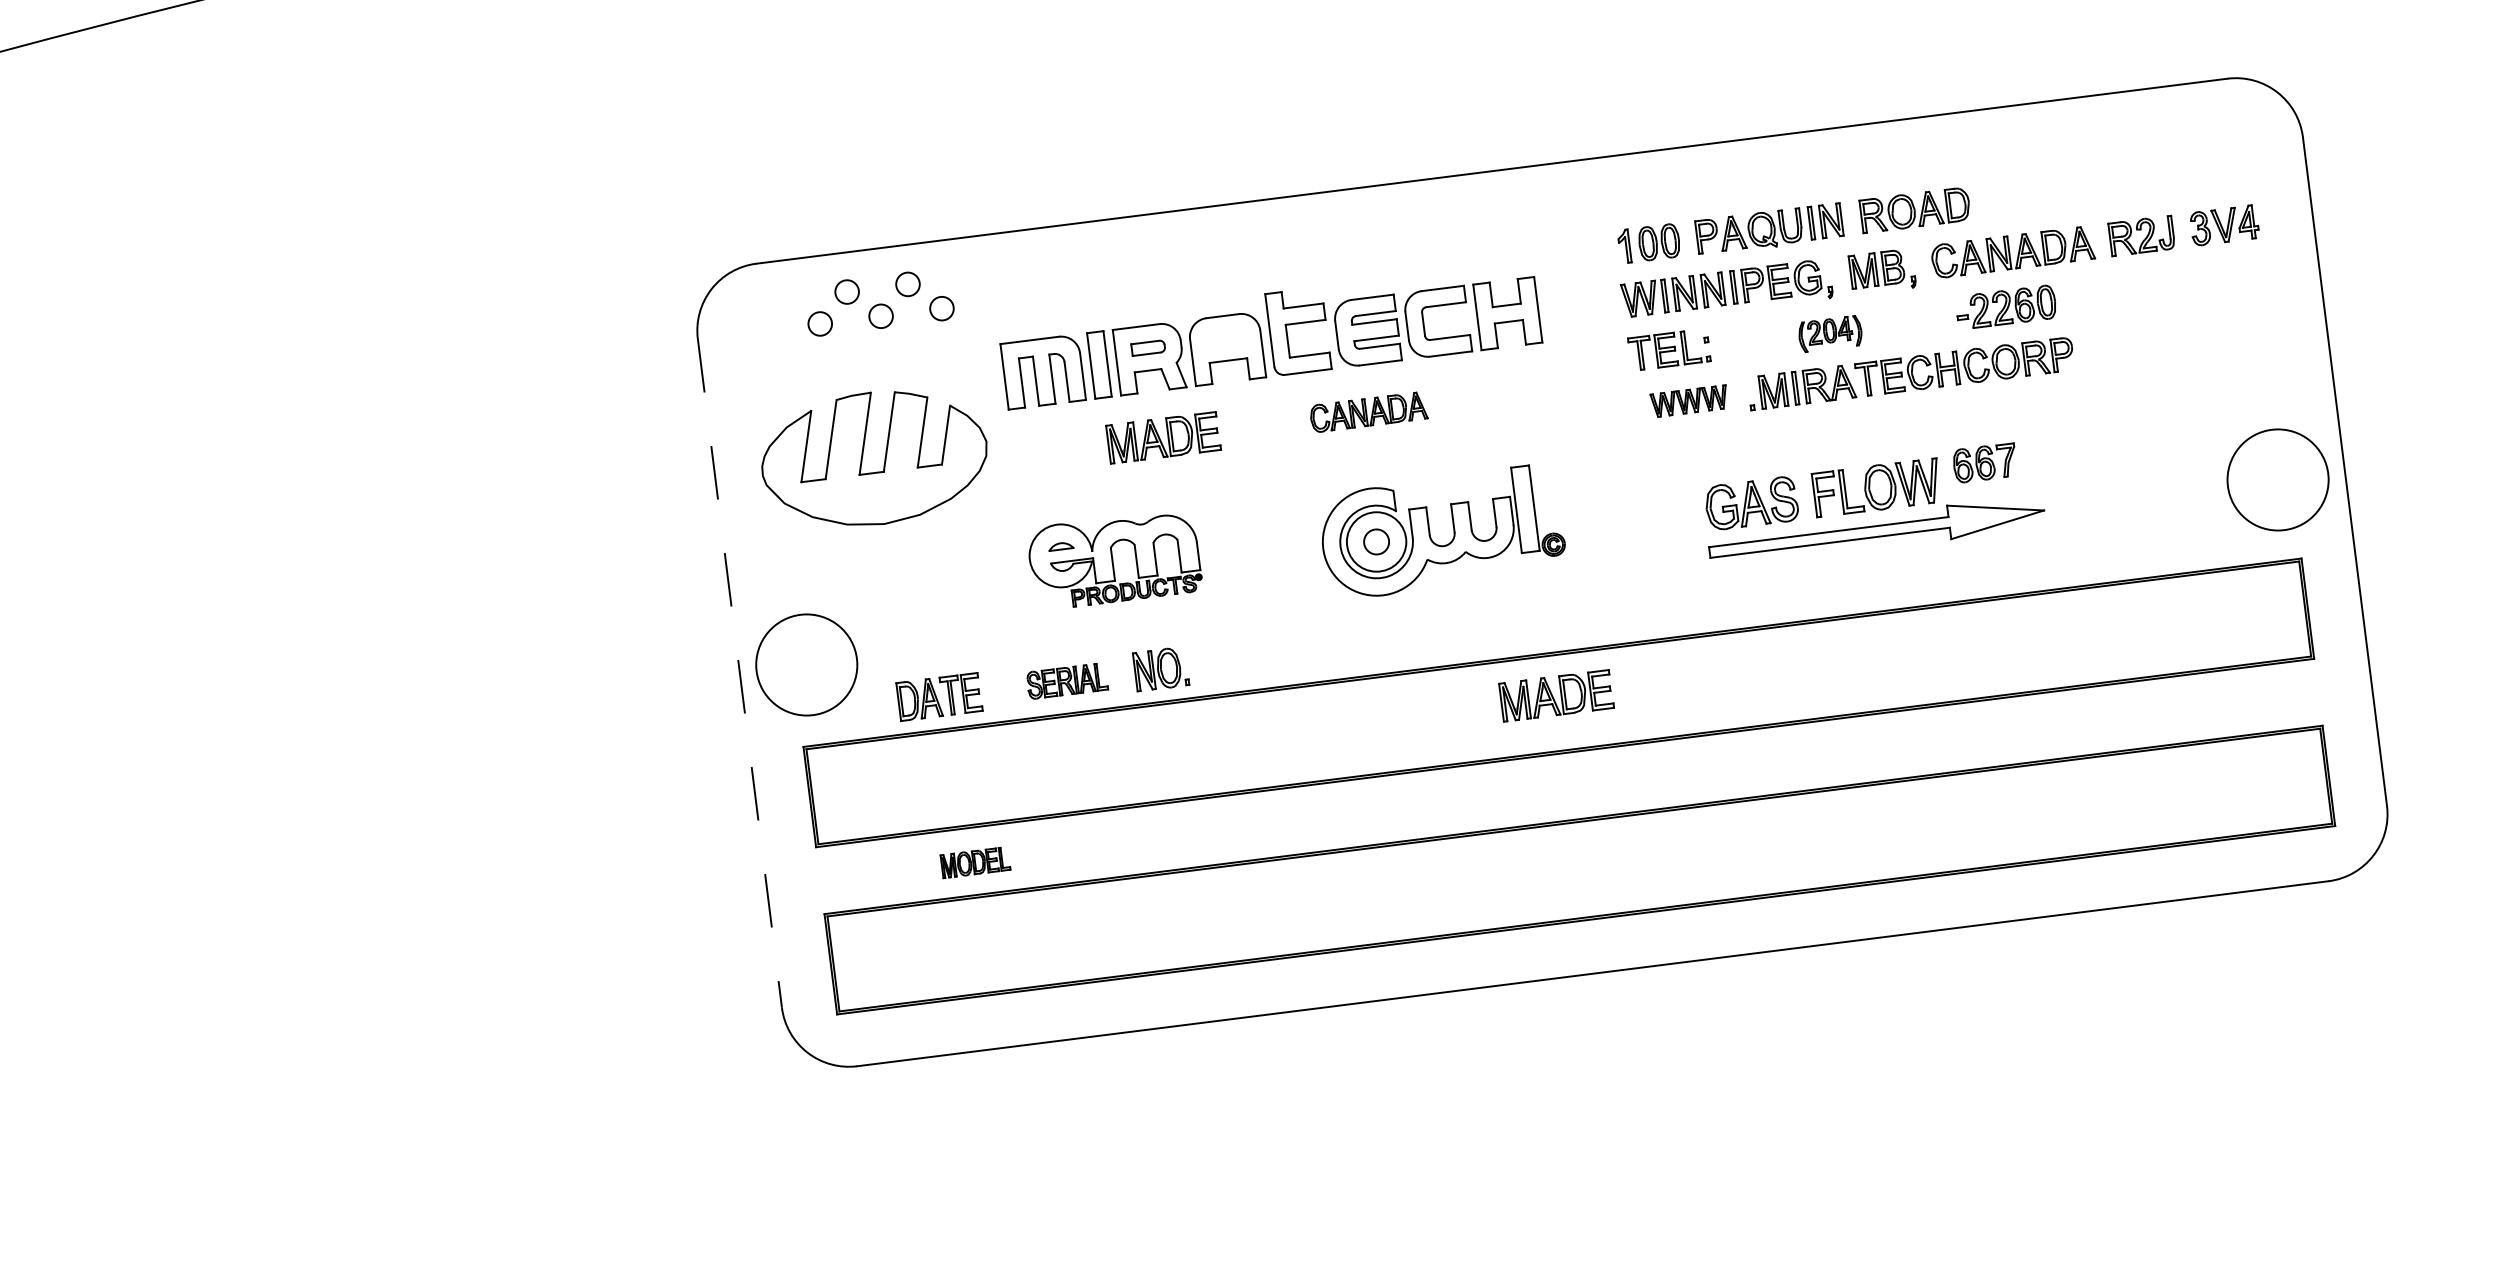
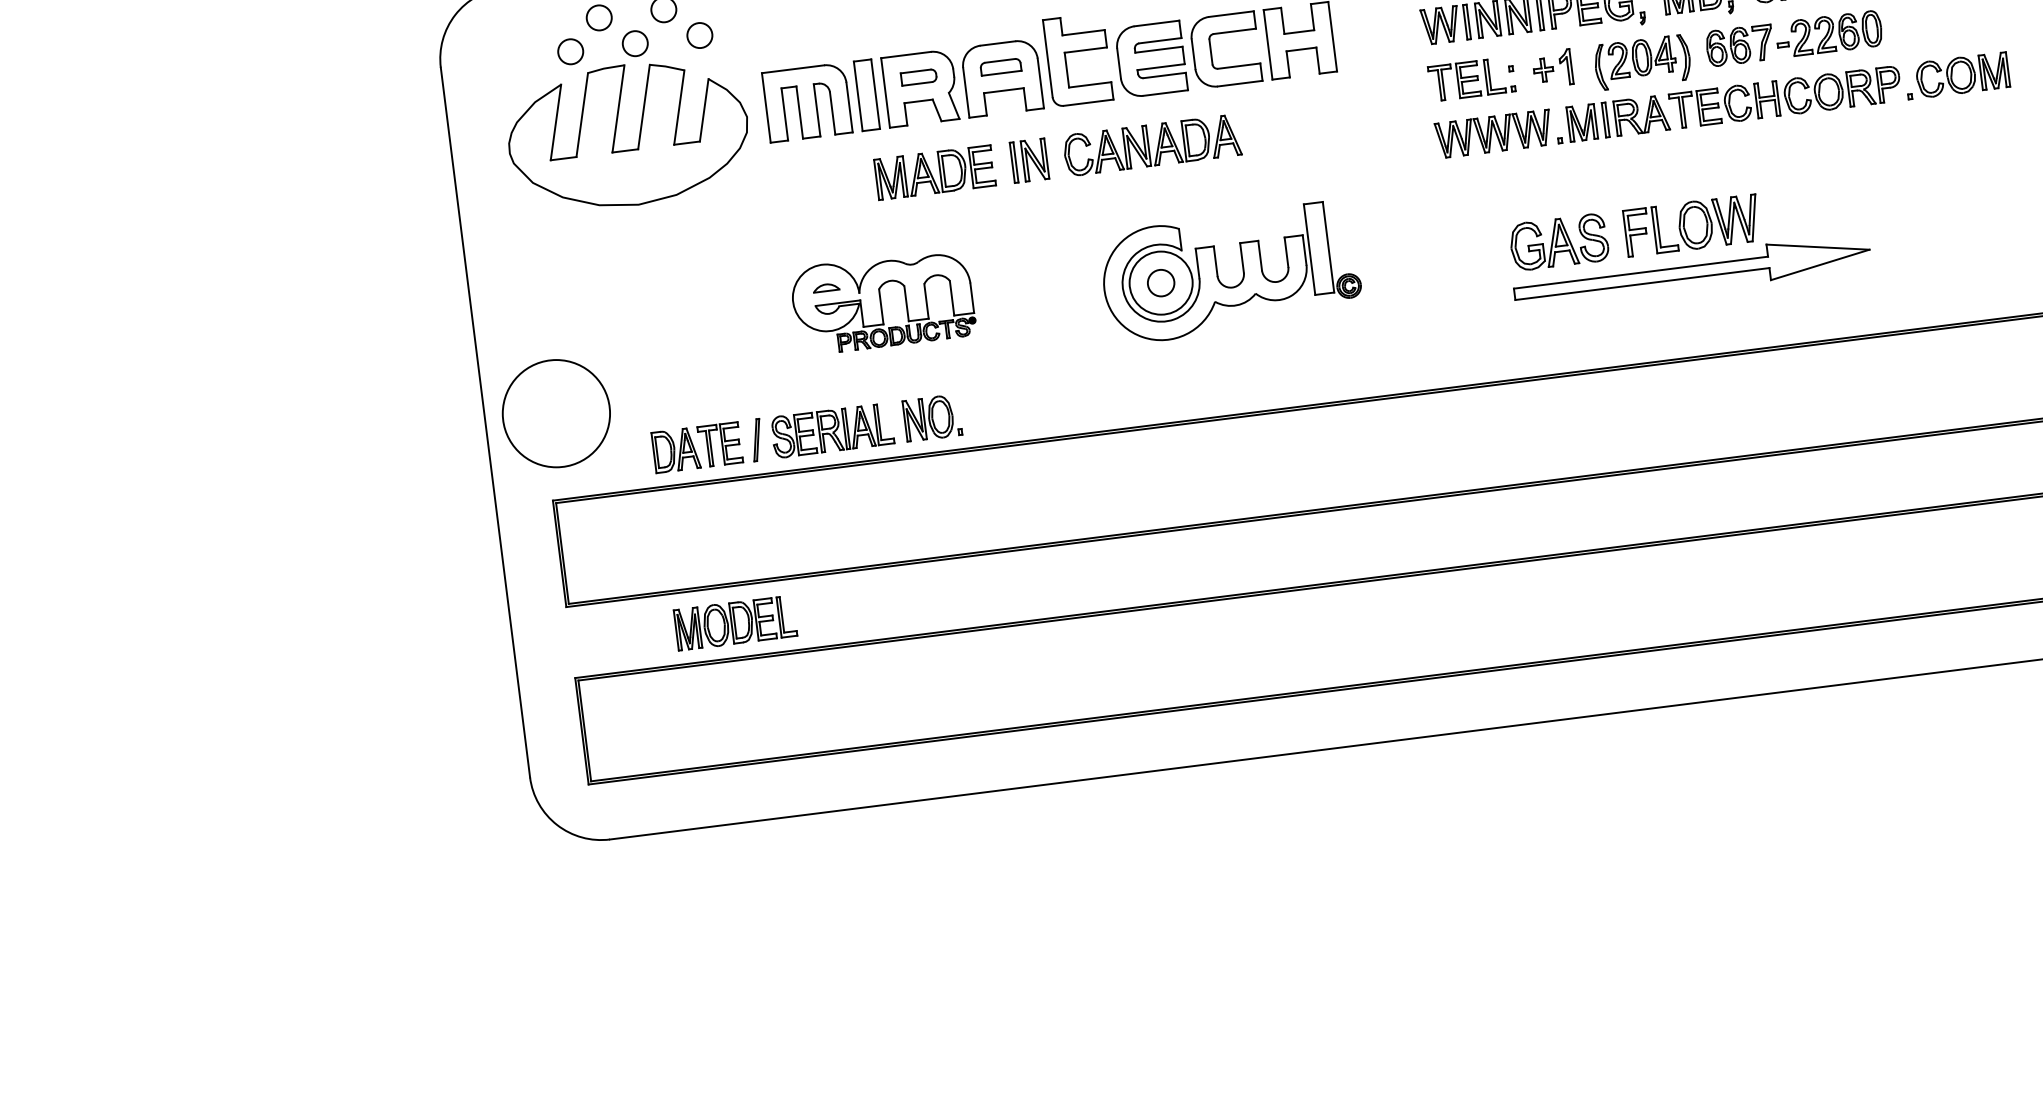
part: (1830, 333) -> (1642, 61), size x1.43
part: (1746, 337) -> (1553, 66), added
part: (1225, 338) -> (1000, 67), added
part: (2128, 346) -> (1959, 75), added
part: (1687, 400) -> (1491, 133), size x1.43
part: (1369, 412) -> (1153, 145), size x1.43
part: (1252, 426) -> (1029, 160), added
part: (884, 458) -> (638, 135), moved
part: (1984, 462) -> (1739, 44), moved
line: (739, 673) -> (485, 422), dashed -> solid
part: (1067, 681) -> (833, 431), size x1.43
part: (995, 689) -> (756, 439), added
part: (1556, 695) -> (1352, 446), removed
part: (975, 862) -> (735, 623), size x1.67

